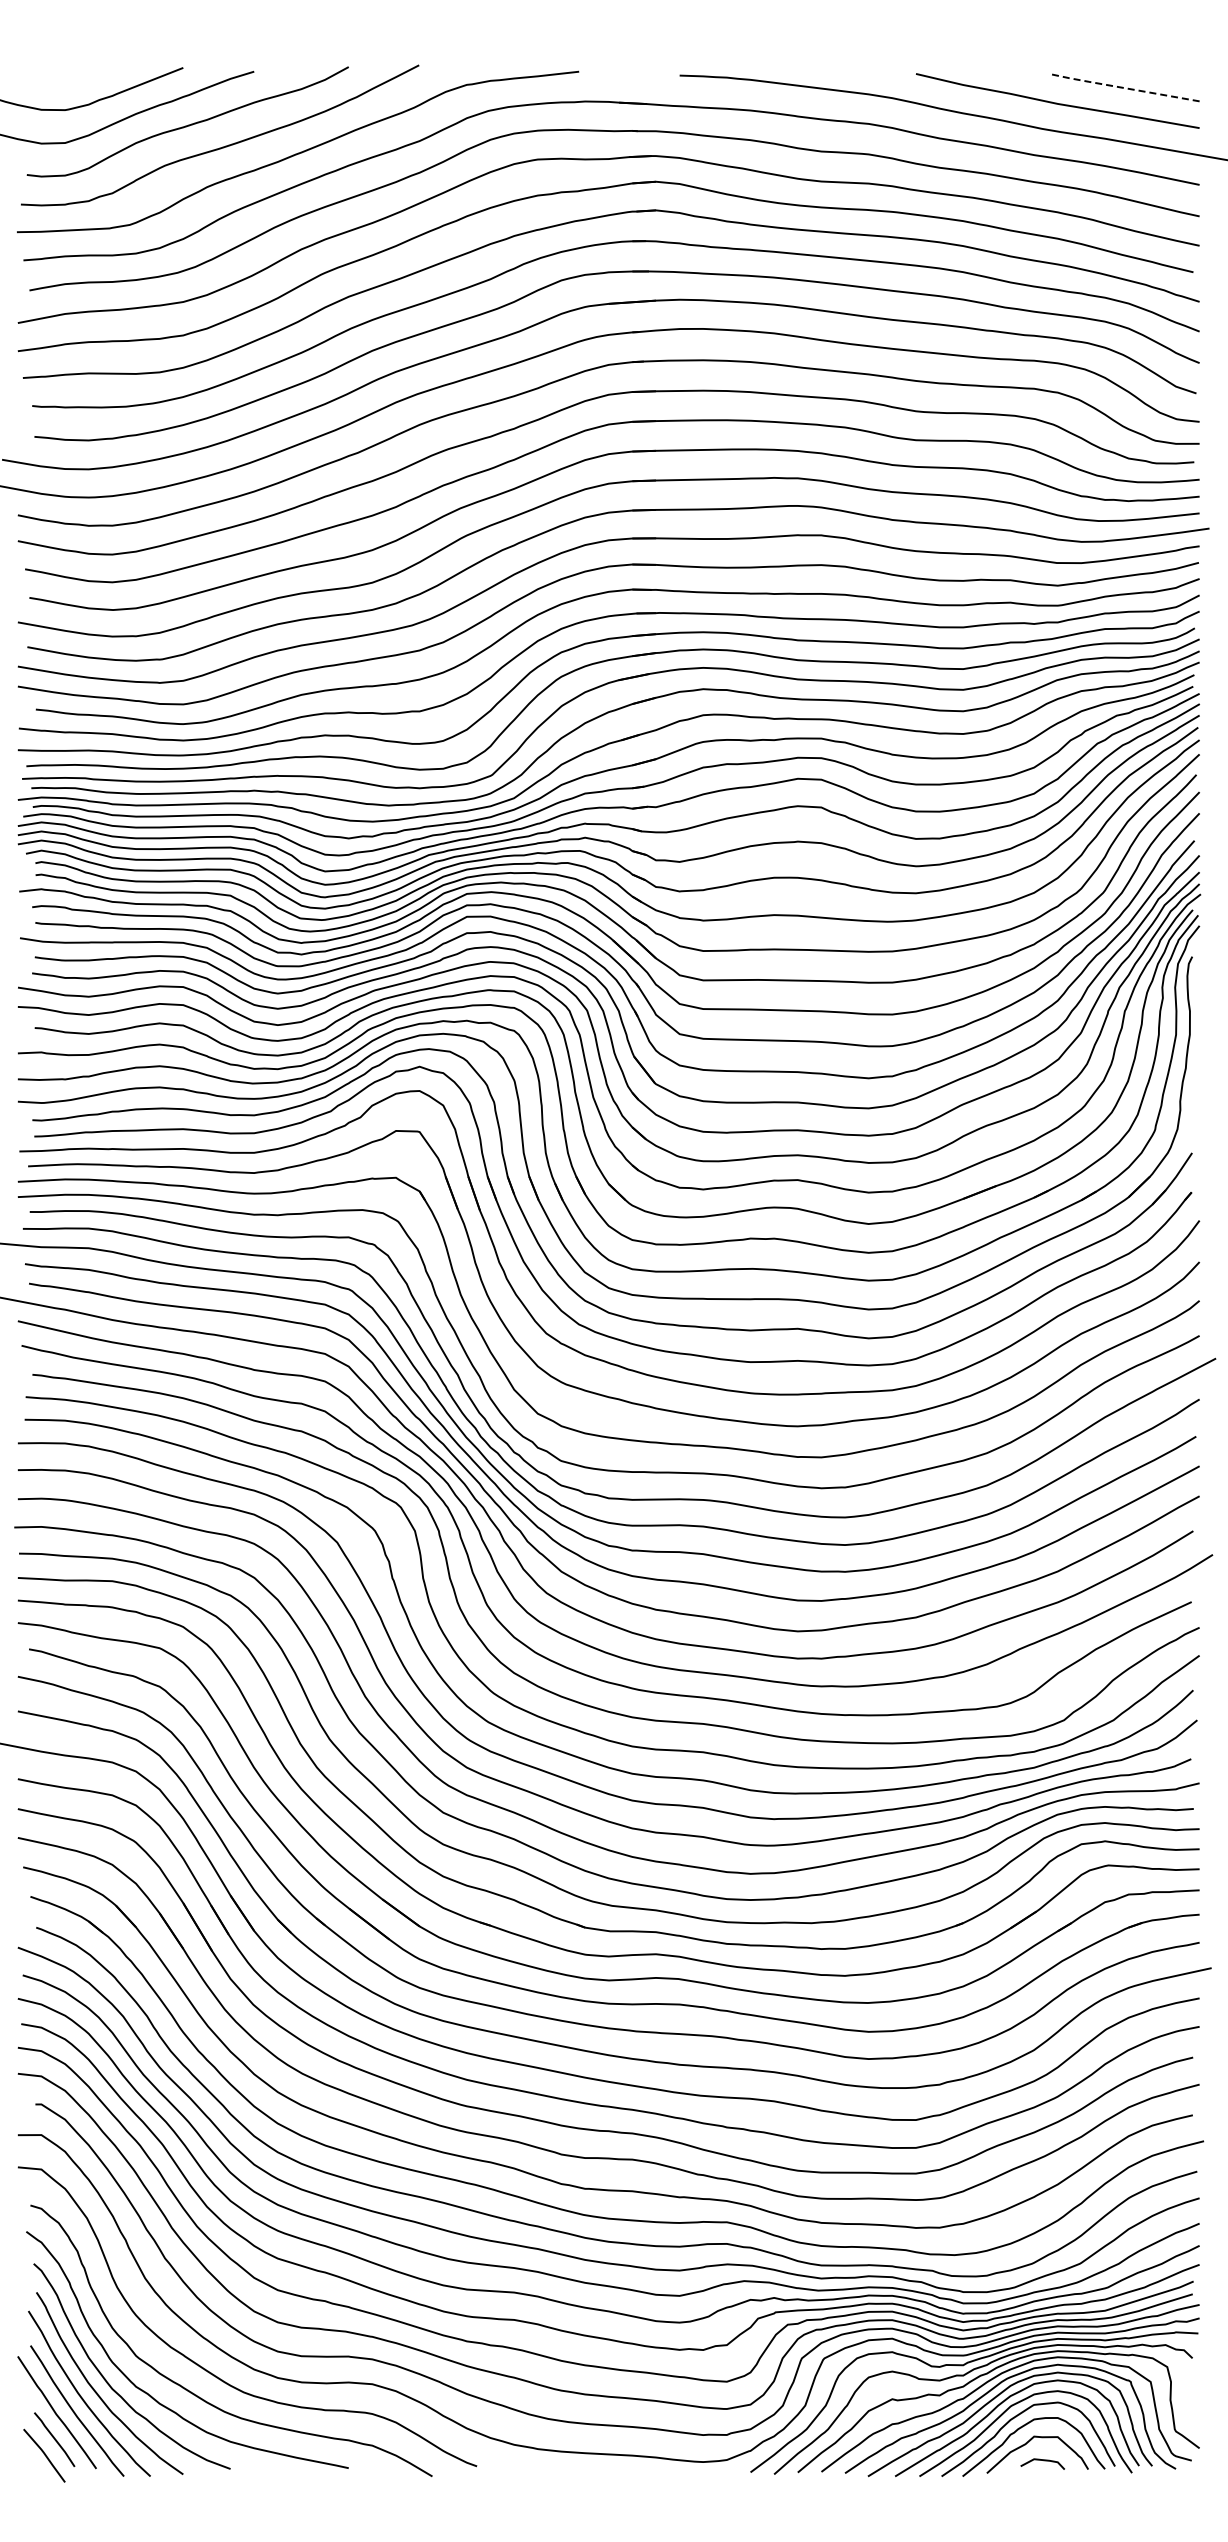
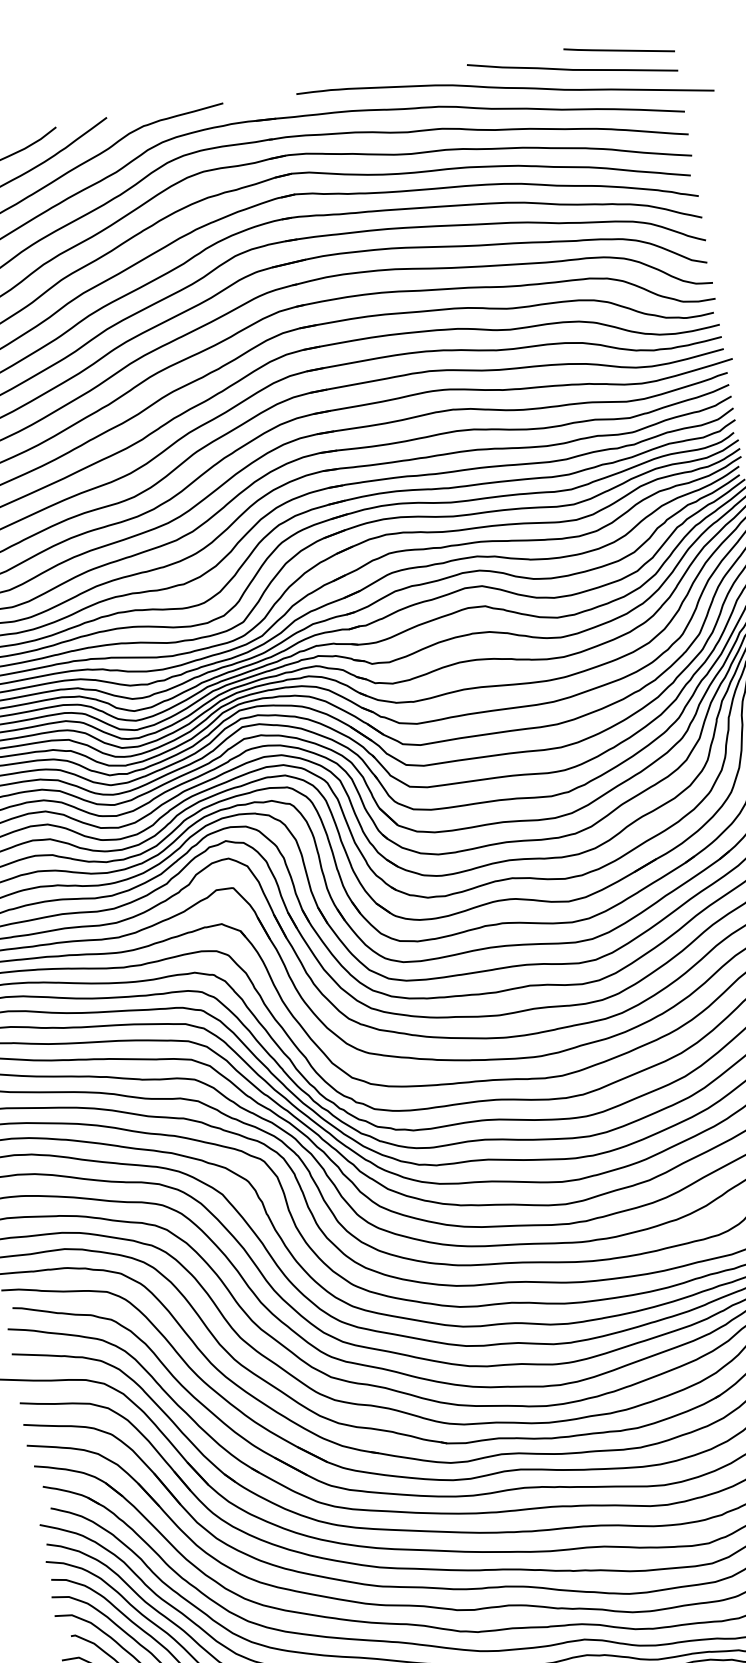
line: (1123, 87) -> (618, 50), dashed -> solid

